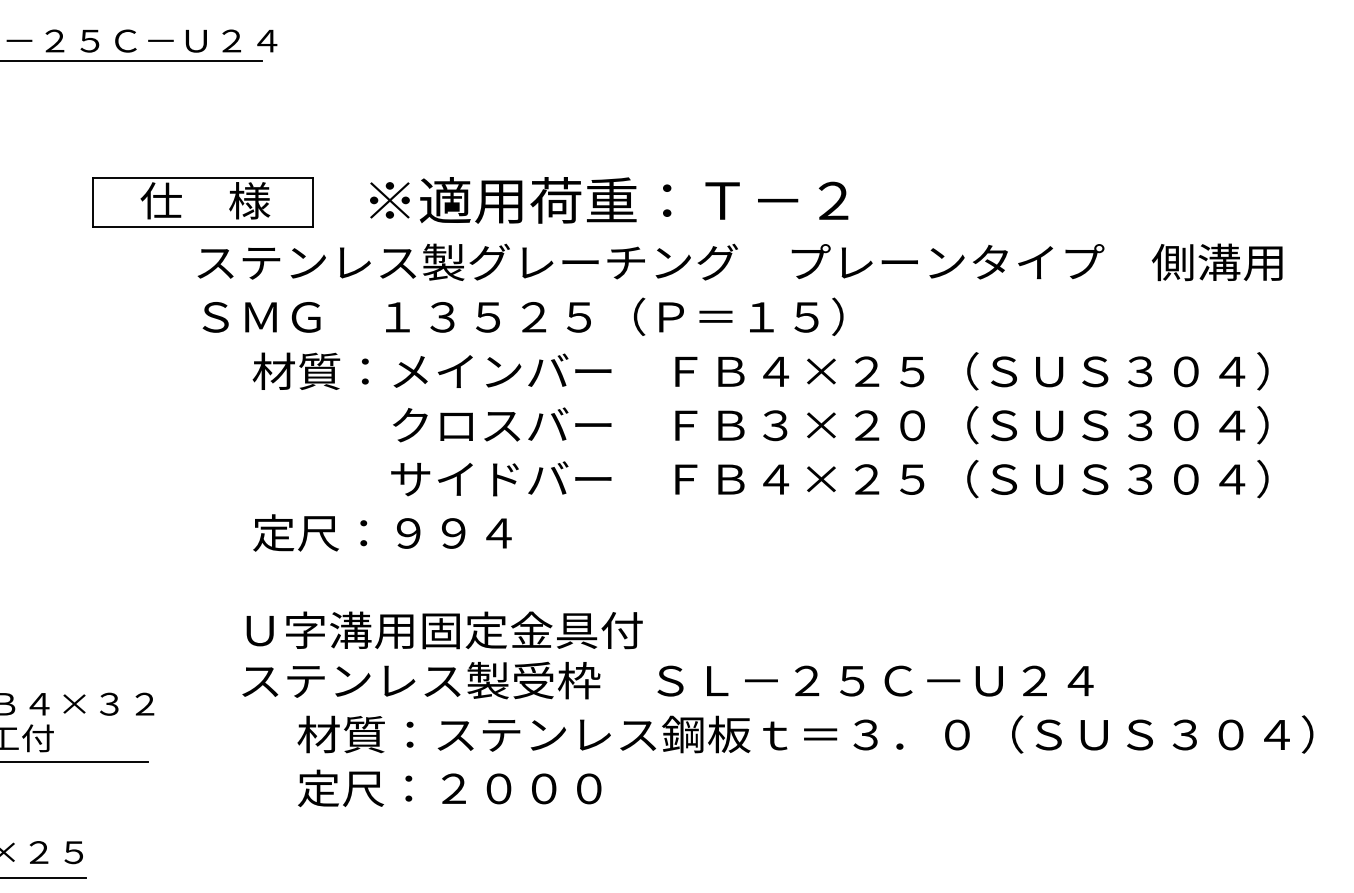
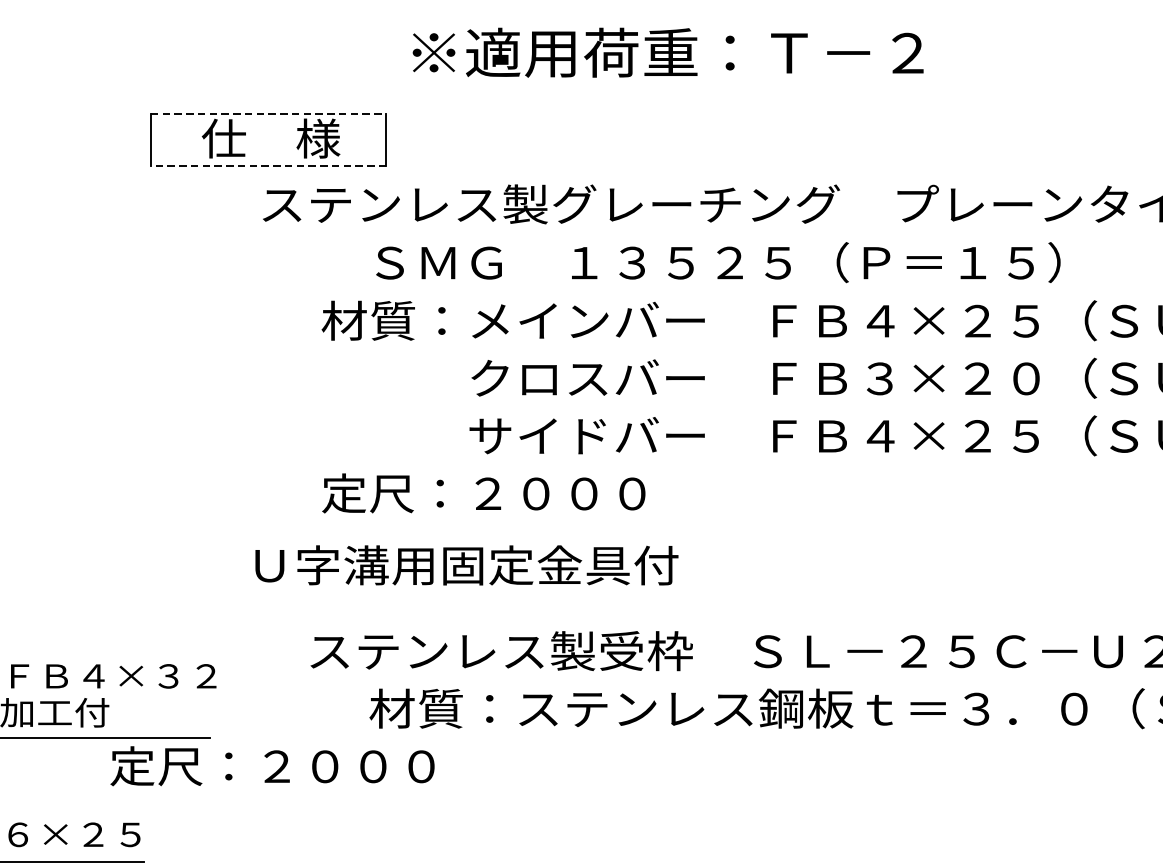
line: (203, 177) -> (269, 113), solid -> dashed
text: (609, 200) -> (668, 52), moved
line: (202, 226) -> (268, 166), solid -> dashed
text: (522, 316) -> (717, 262), moved
text: (475, 533) -> (559, 493), 定尺：９９４ -> 定尺：２０００
text: (444, 630) -> (466, 565), moved
text: (449, 788) -> (272, 766), moved

